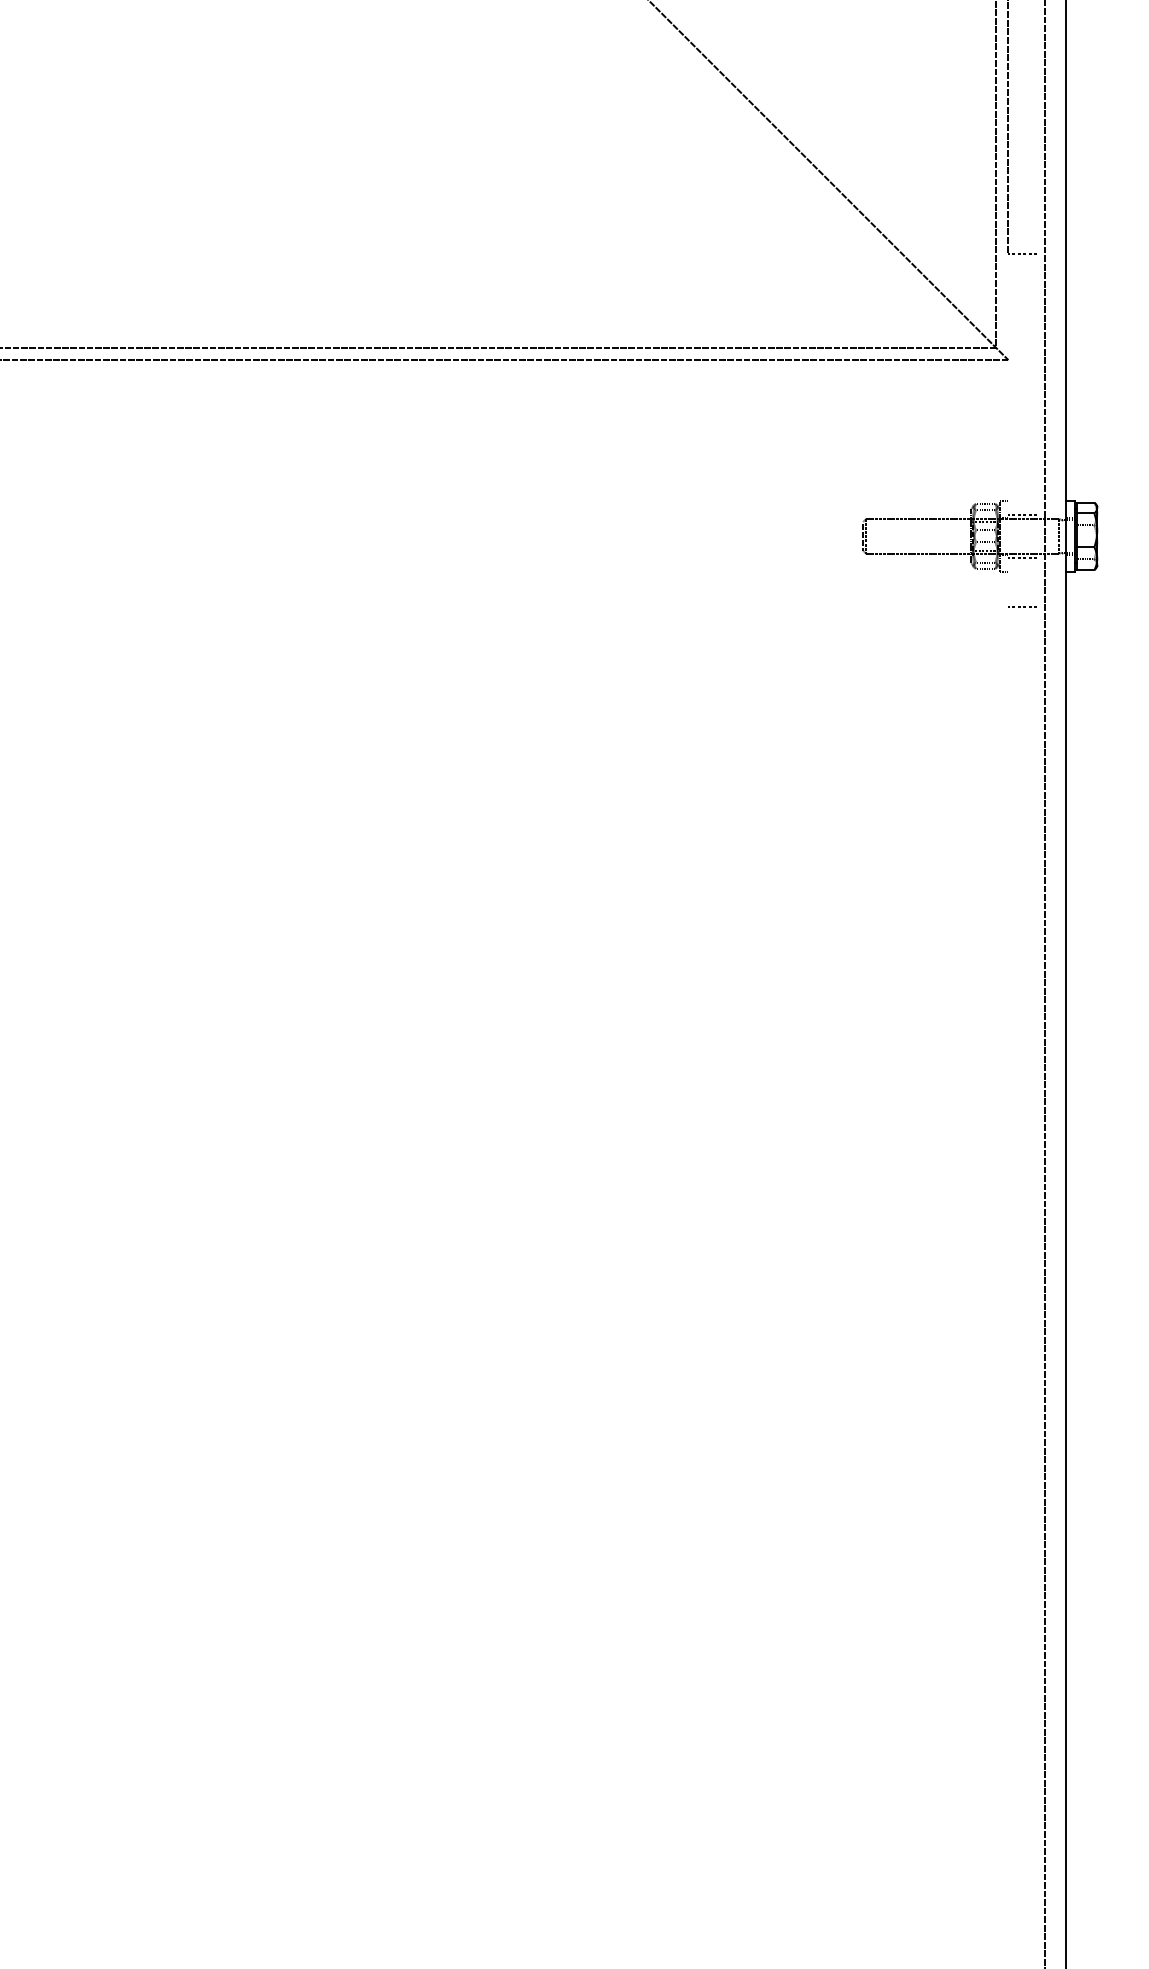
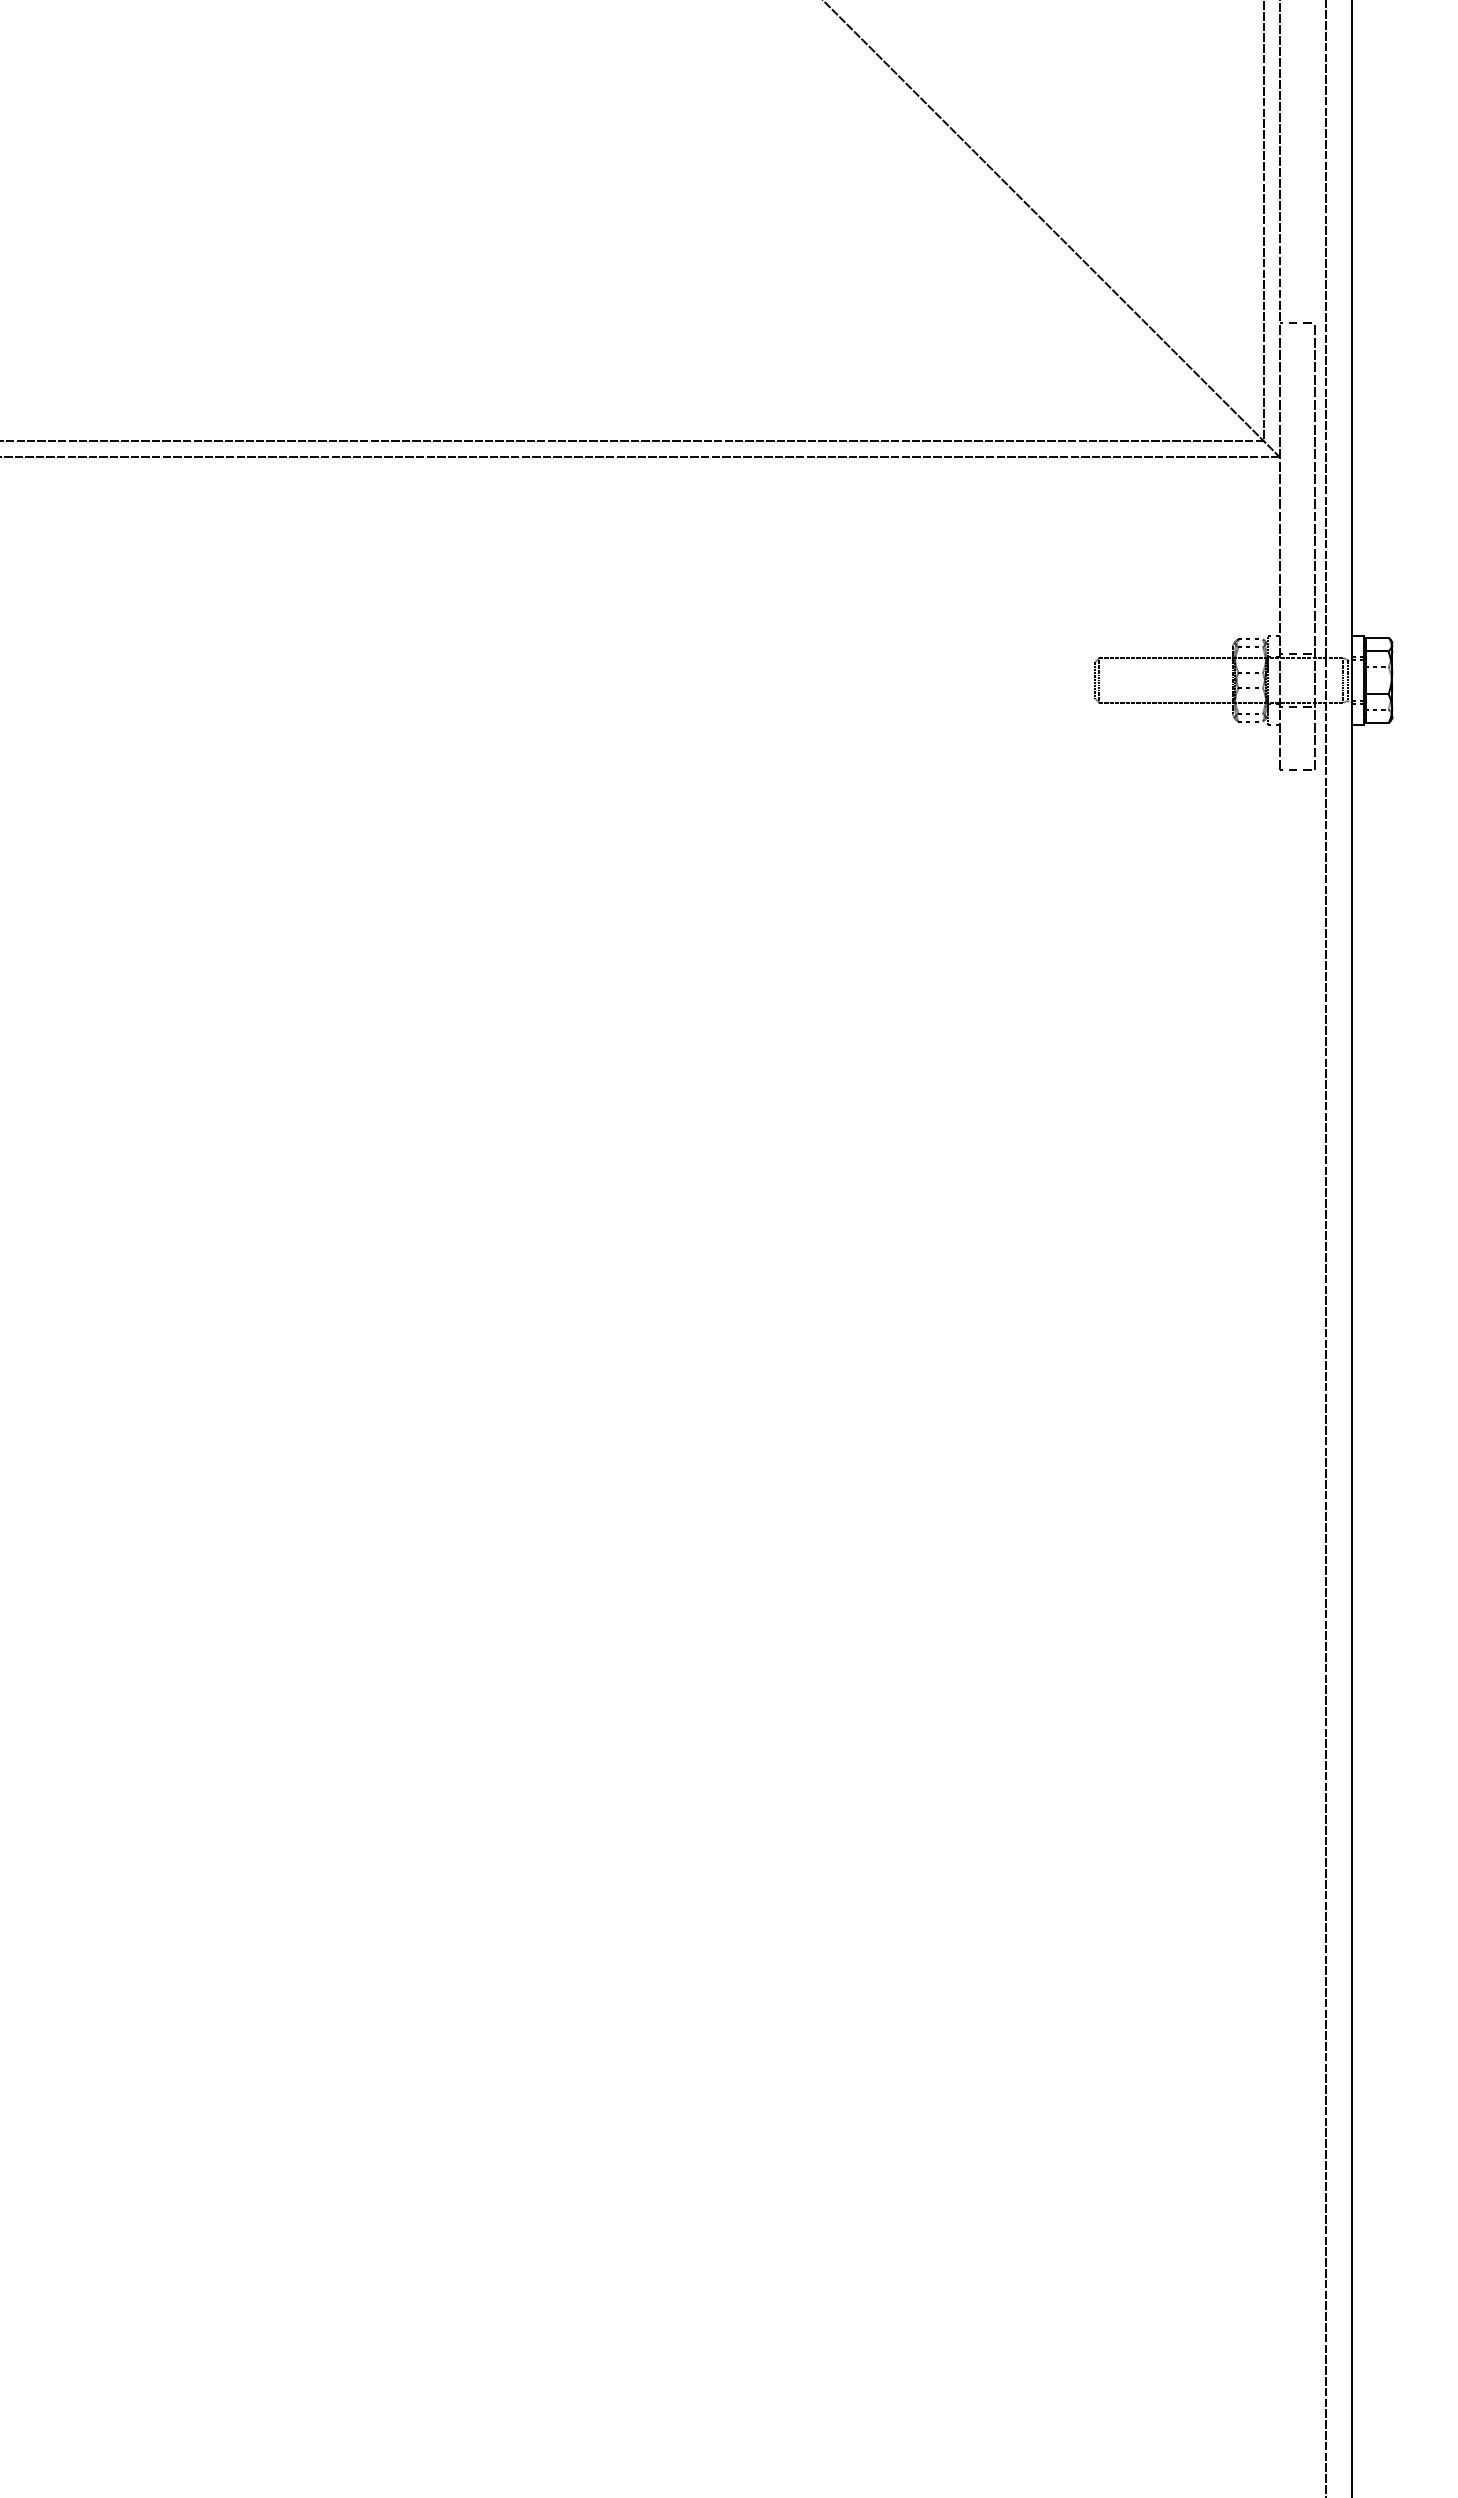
line: (1008, 430) -> (1279, 545), added
line: (1036, 430) -> (1315, 545), added
line: (1062, 536) -> (1347, 680), added

